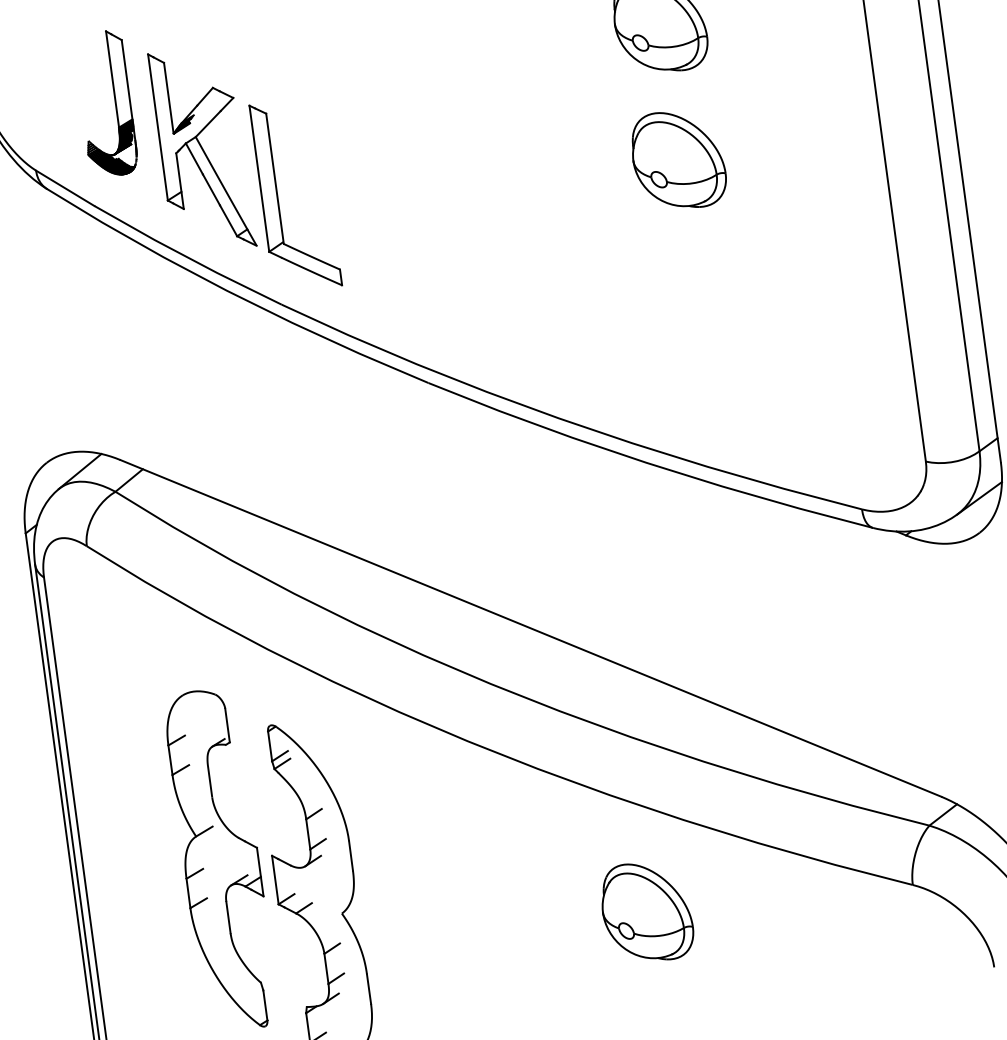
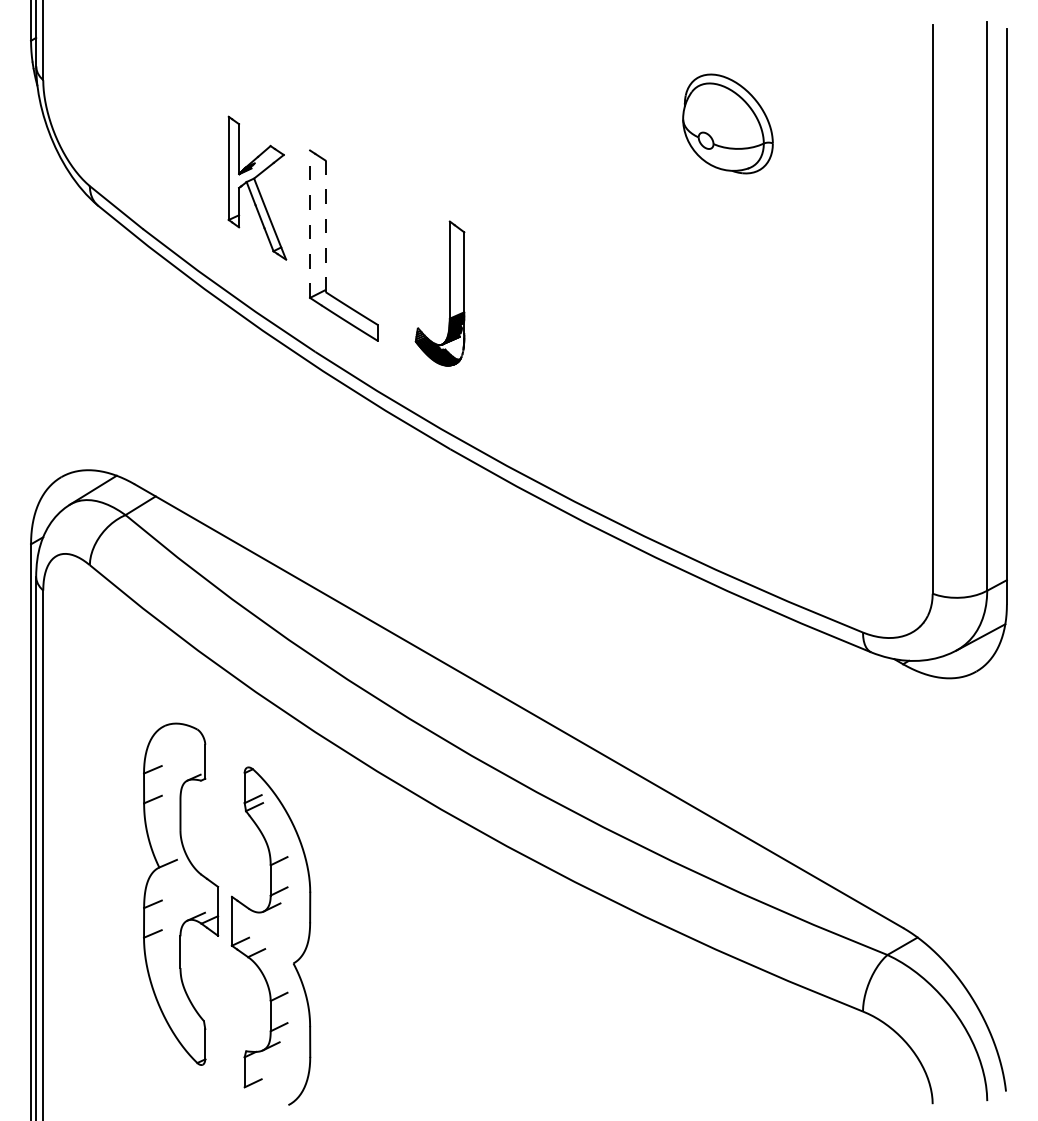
part: (115, 102) -> (449, 293), moved
part: (202, 150) -> (257, 188), size x0.7
part: (678, 159) -> (727, 261), removed
line: (259, 179) -> (310, 224), solid -> dashed
line: (274, 179) -> (325, 226), solid -> dashed
part: (646, 911) -> (595, 1002), removed

